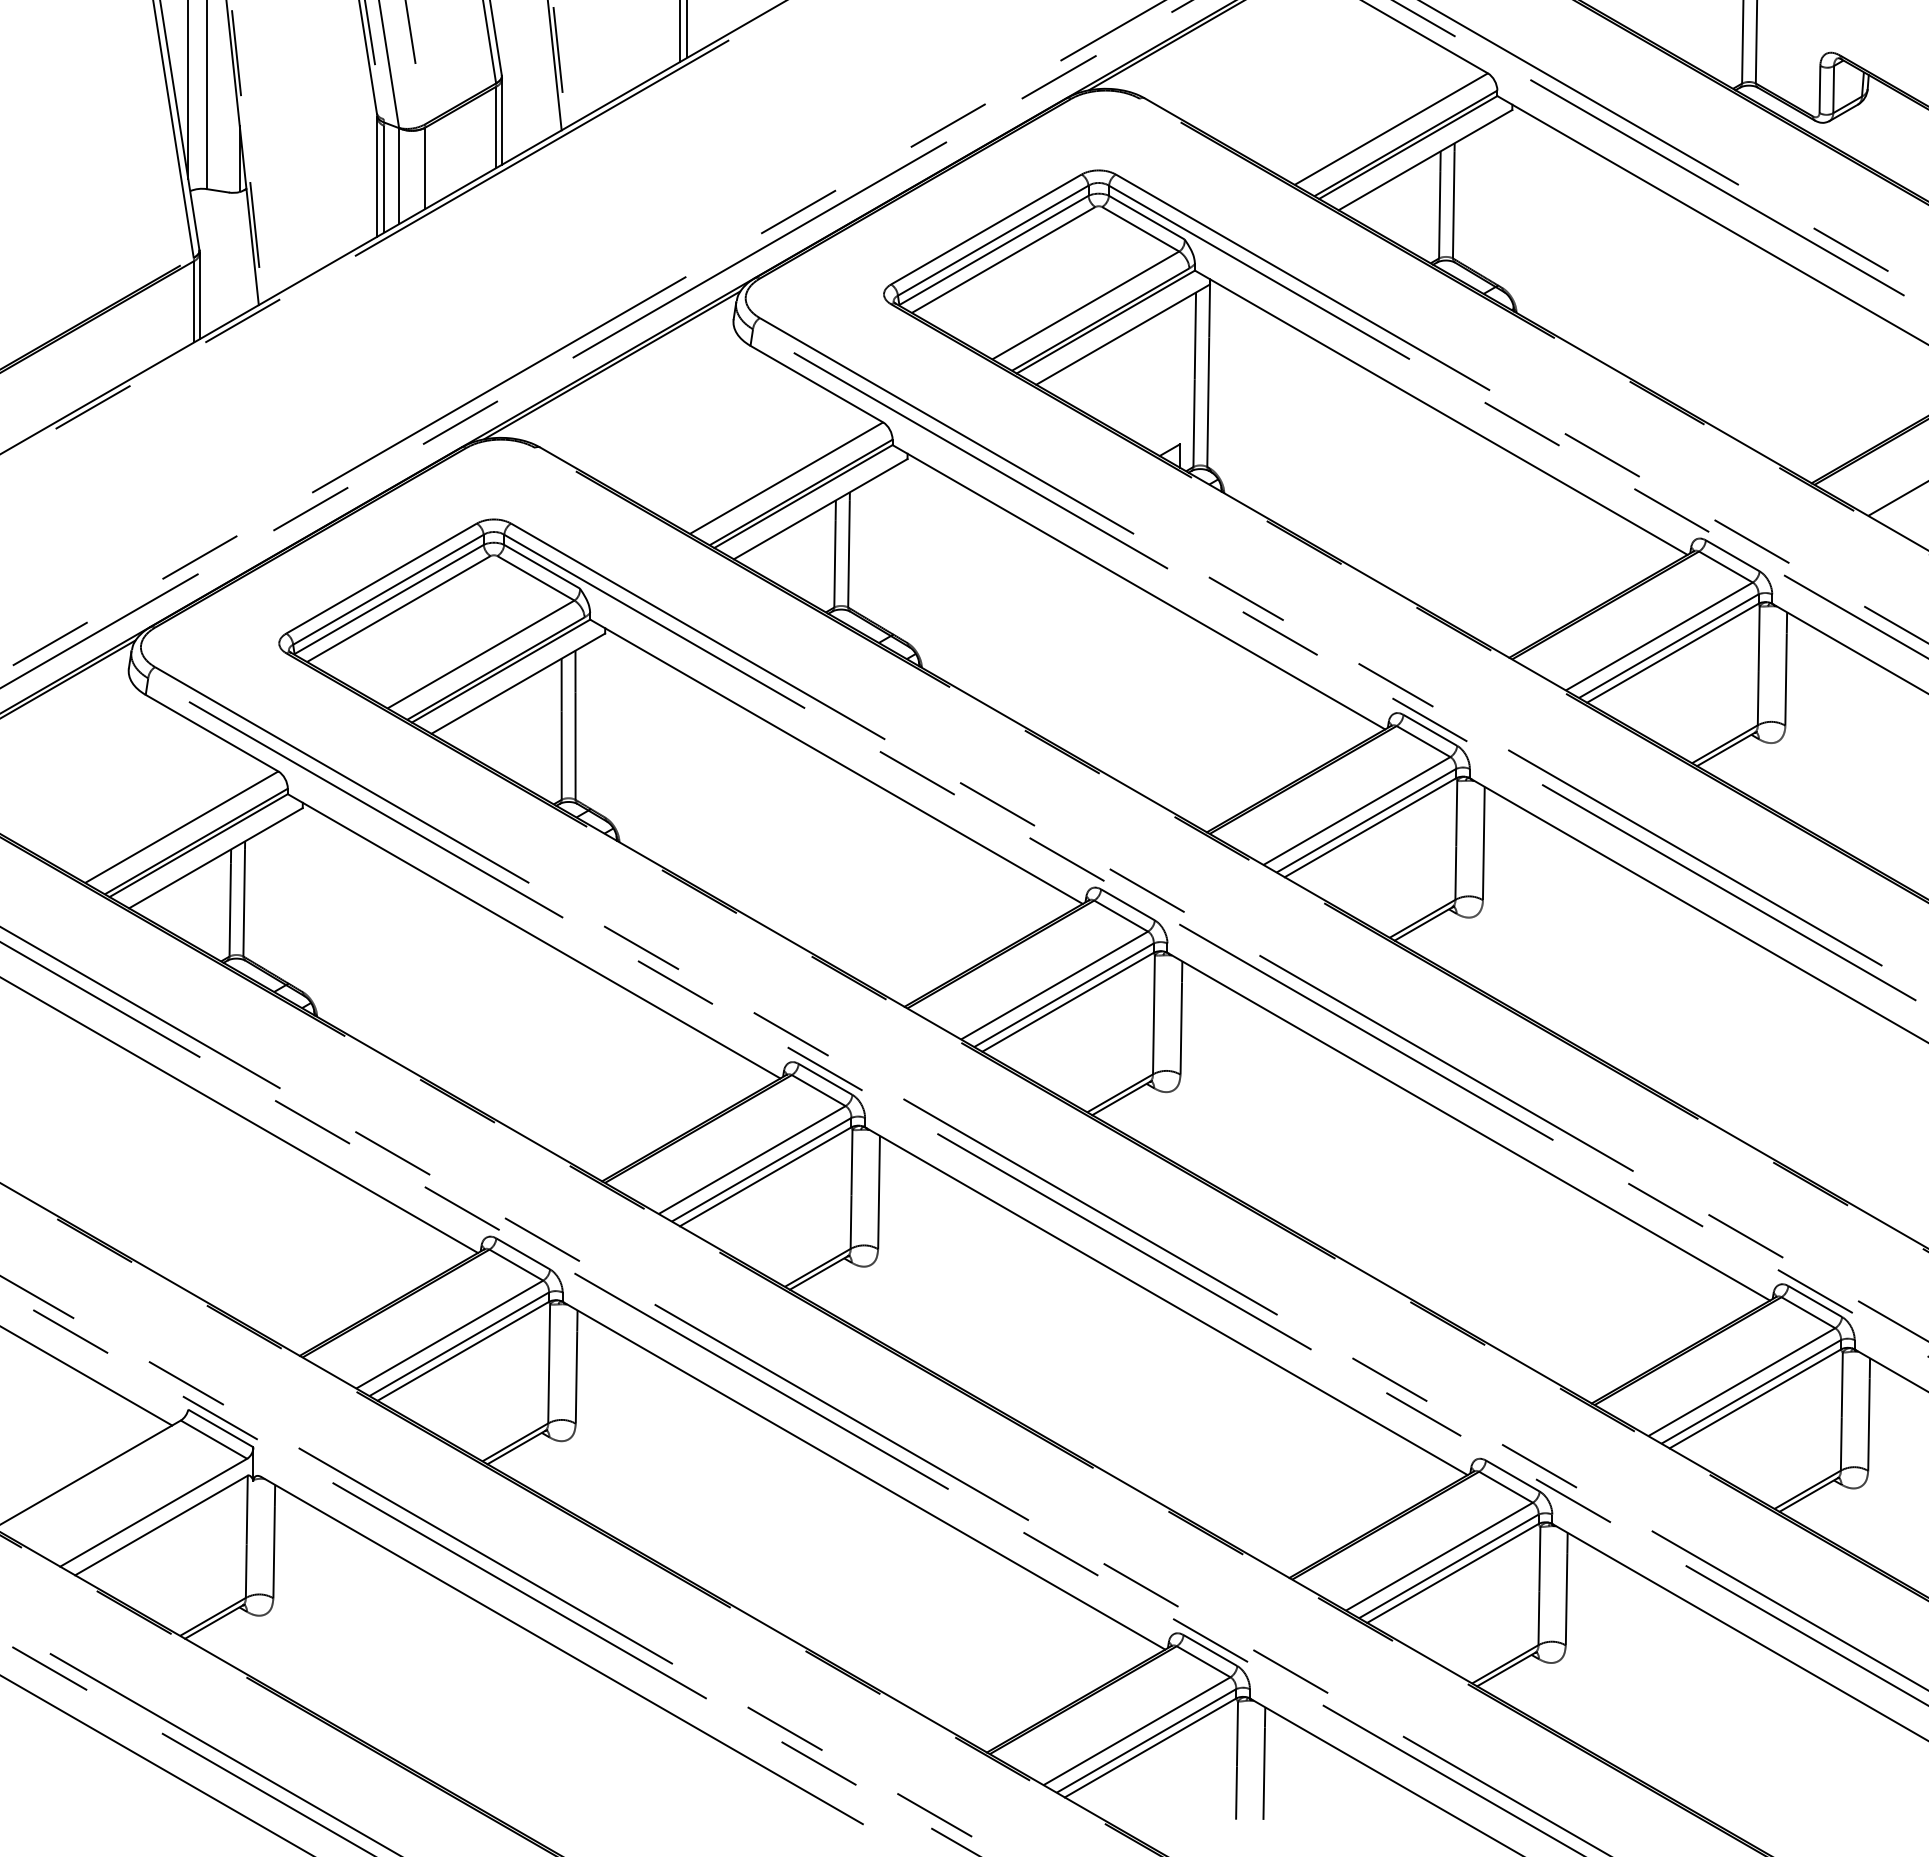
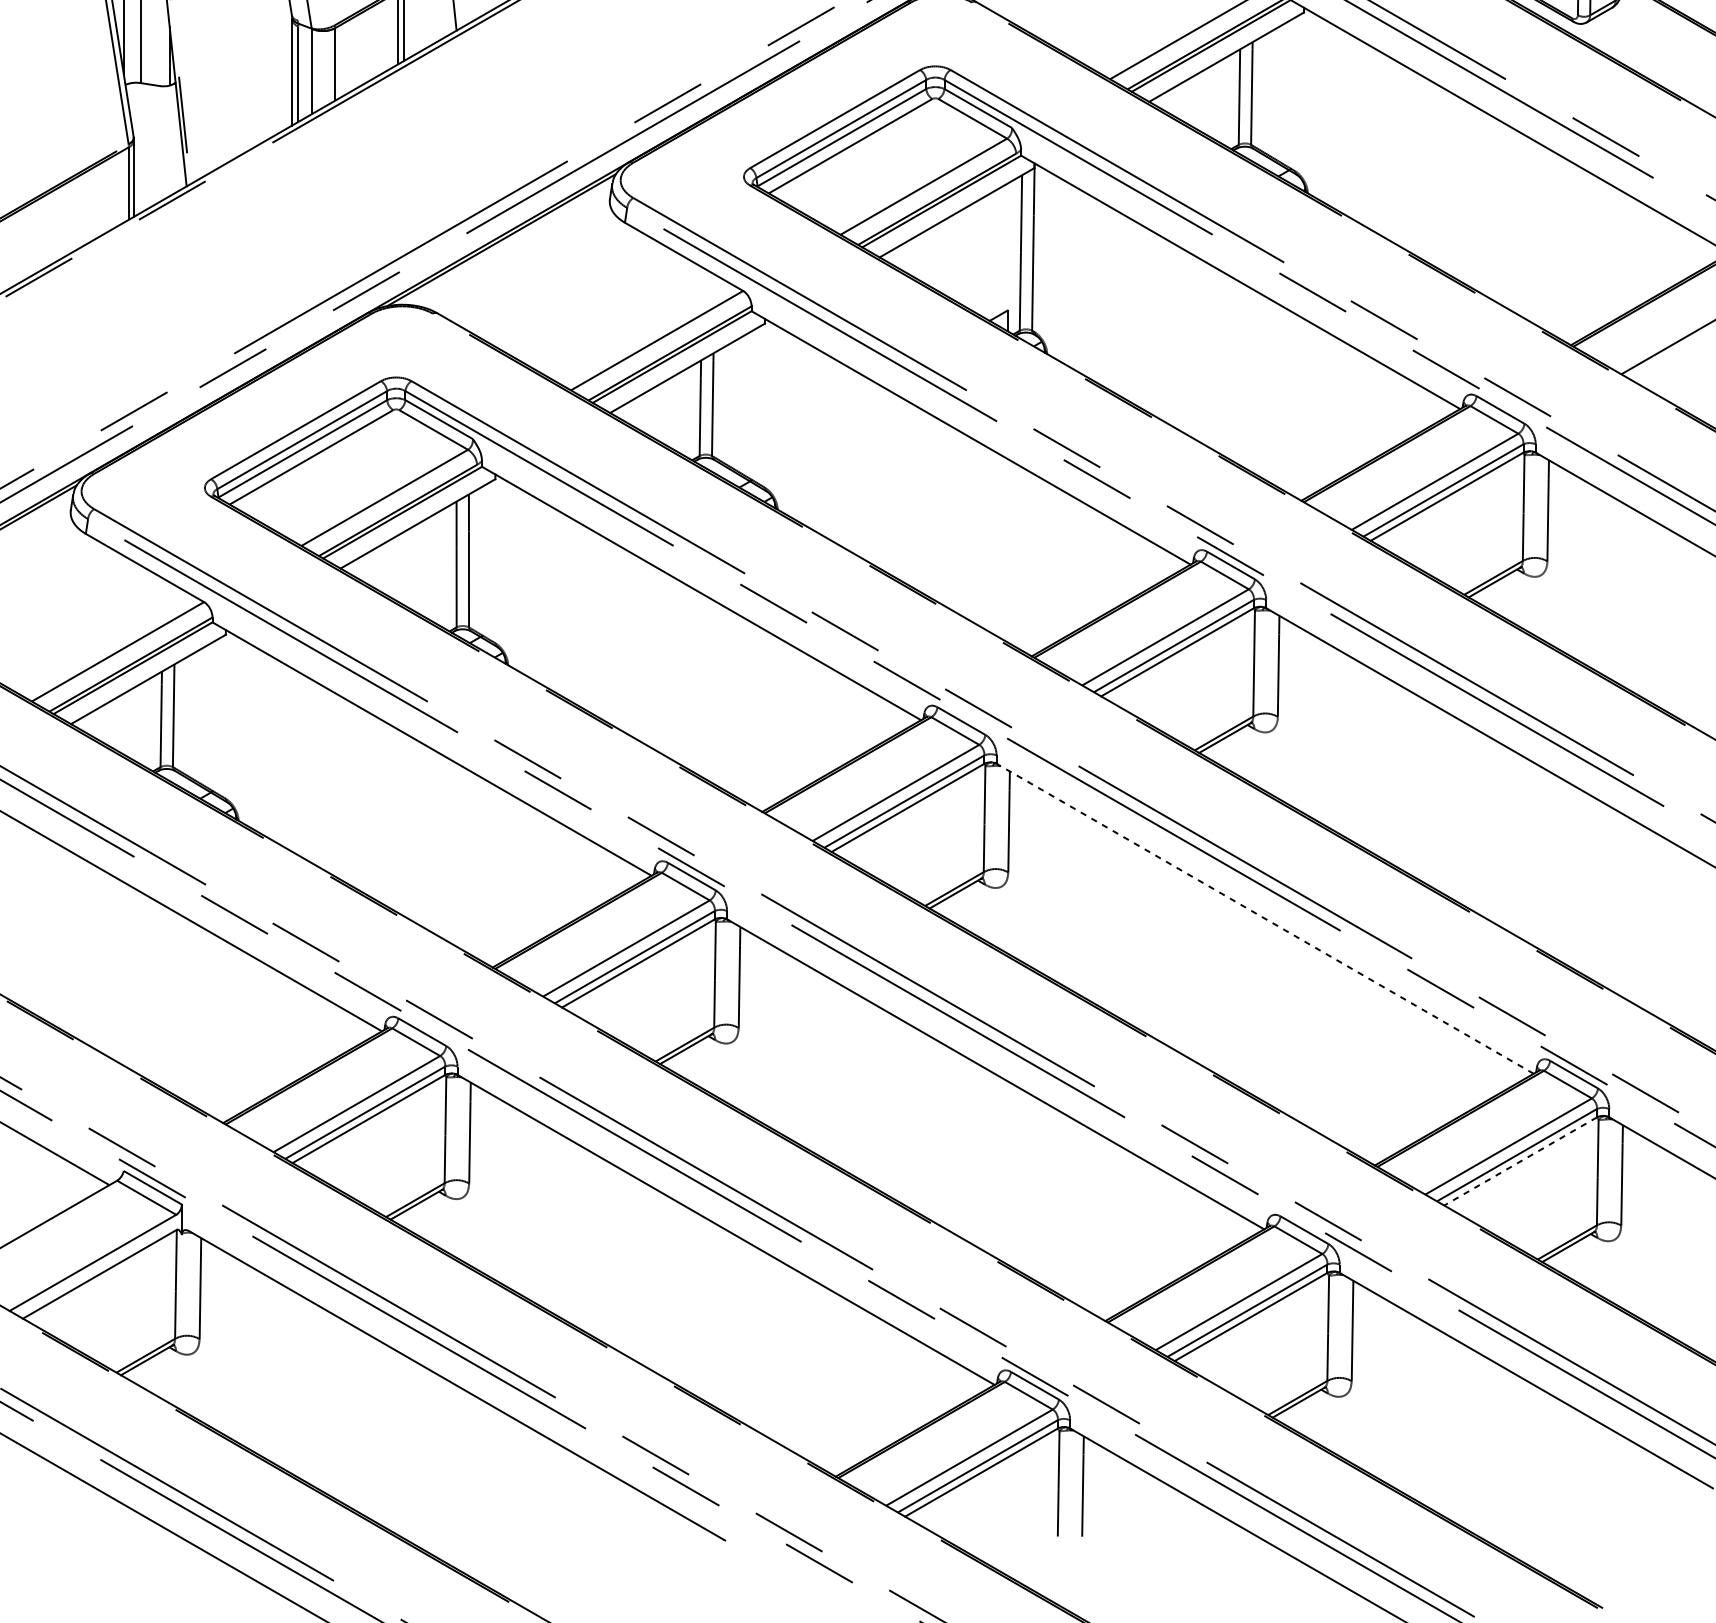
line: (1469, 1126) -> (1265, 918), solid -> dashed
line: (1755, 1398) -> (1520, 1161), solid -> dashed

